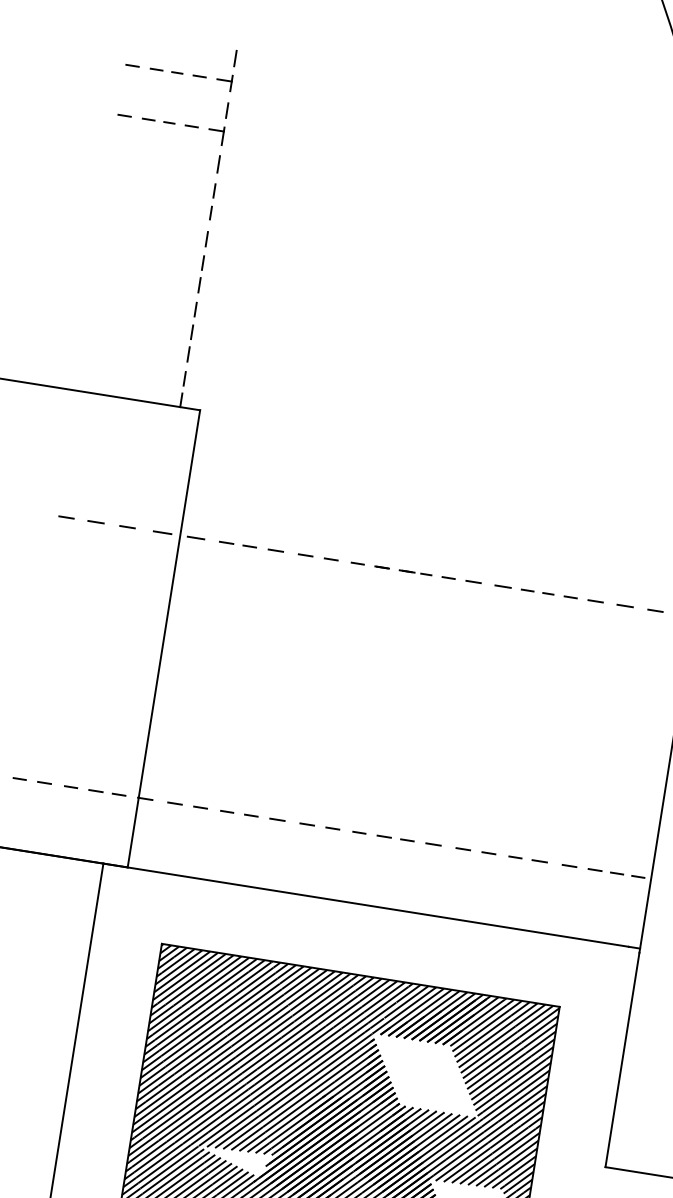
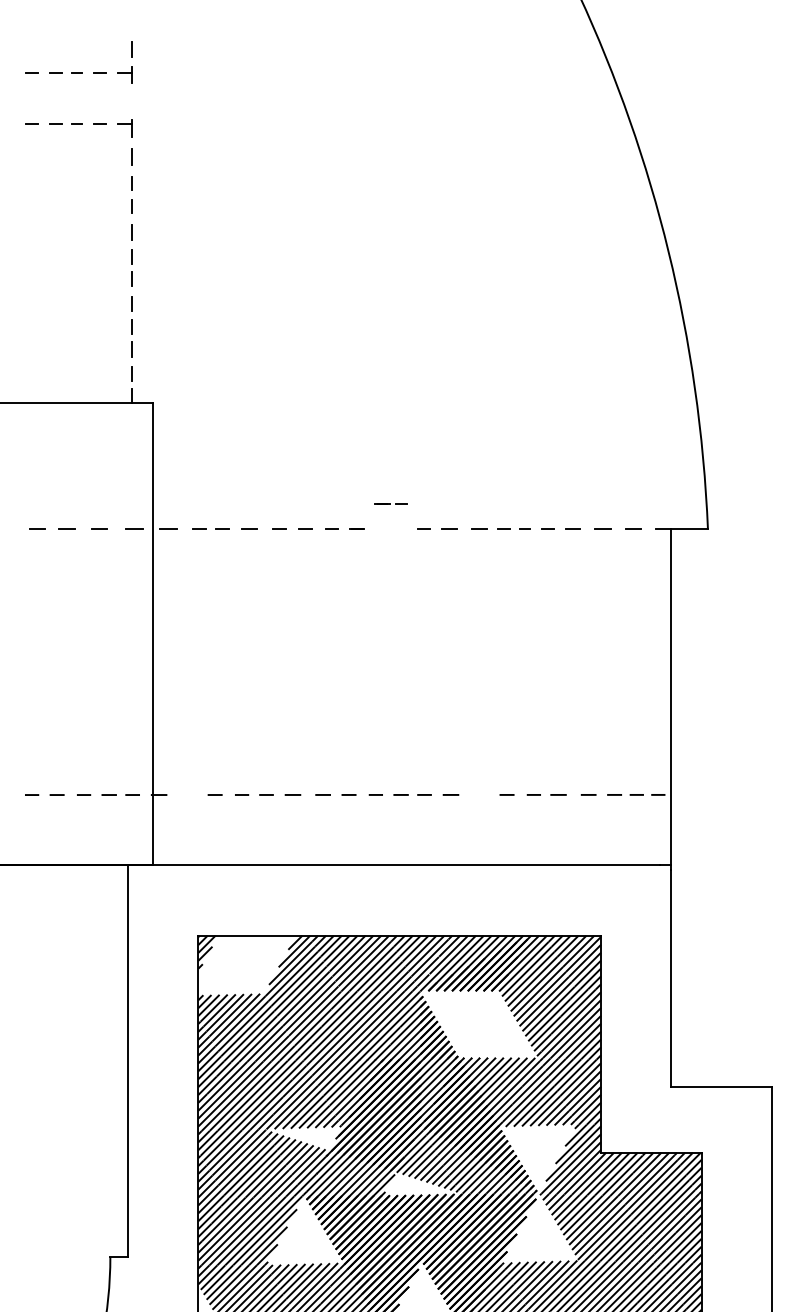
line: (226, 110) -> (131, 102), removed
line: (415, 571) -> (390, 503), moved
line: (174, 802) -> (188, 794), removed
line: (462, 848) -> (480, 794), removed
hatch: (204, 980) -> (246, 965), removed

